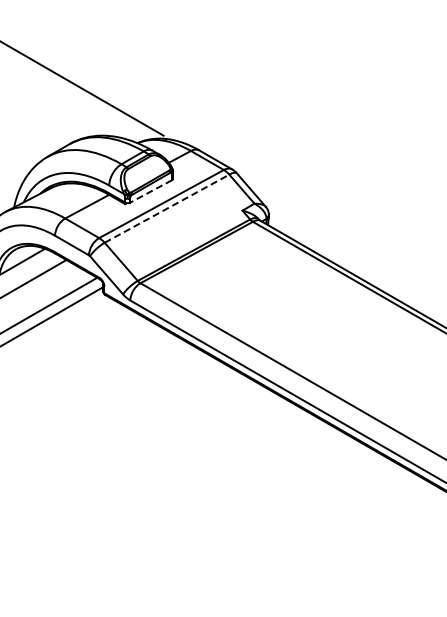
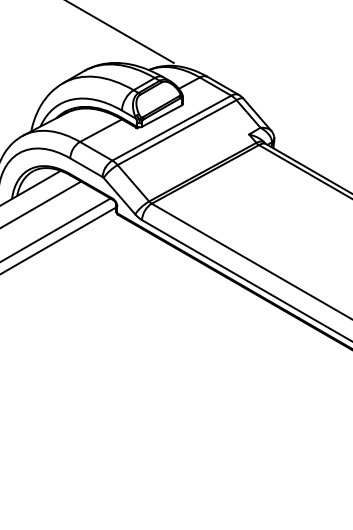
line: (151, 191) -> (162, 116), dashed -> solid
line: (167, 208) -> (177, 132), dashed -> solid

